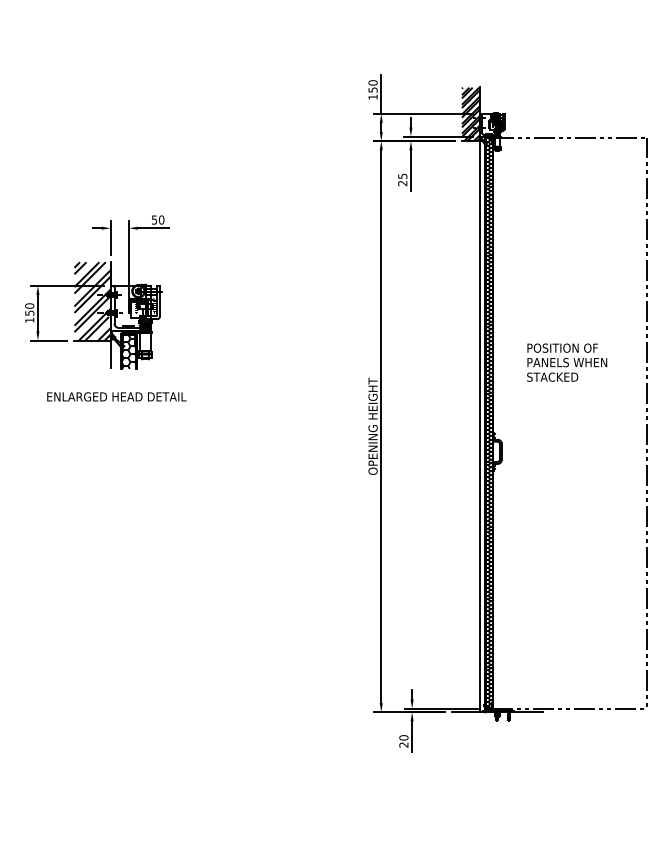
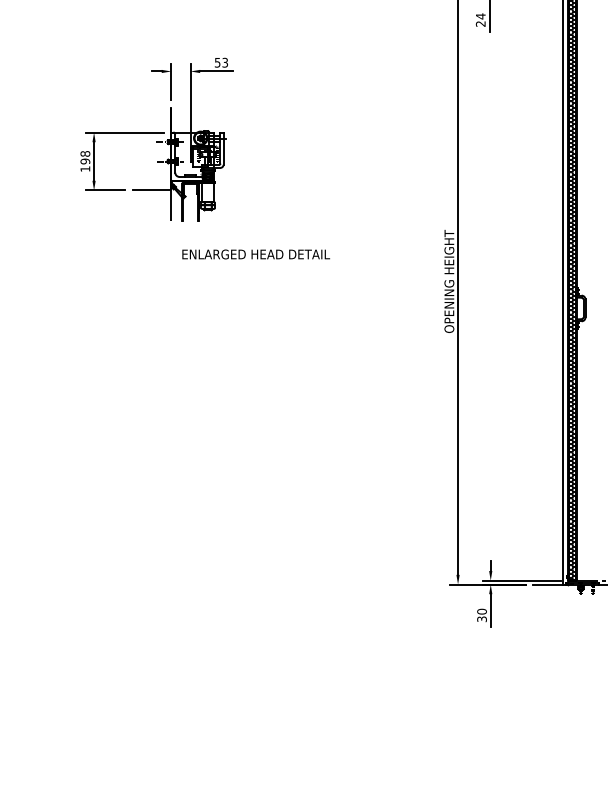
text: (402, 176) -> (480, 16), 25 -> 24
text: (161, 219) -> (225, 62), 50 -> 53
hatch: (92, 301) -> (151, 149), removed
text: (29, 309) -> (85, 157), 150 -> 198
hatch: (128, 351) -> (190, 202), removed
text: (116, 396) -> (255, 254), moved
text: (404, 744) -> (482, 618), 20 -> 30

